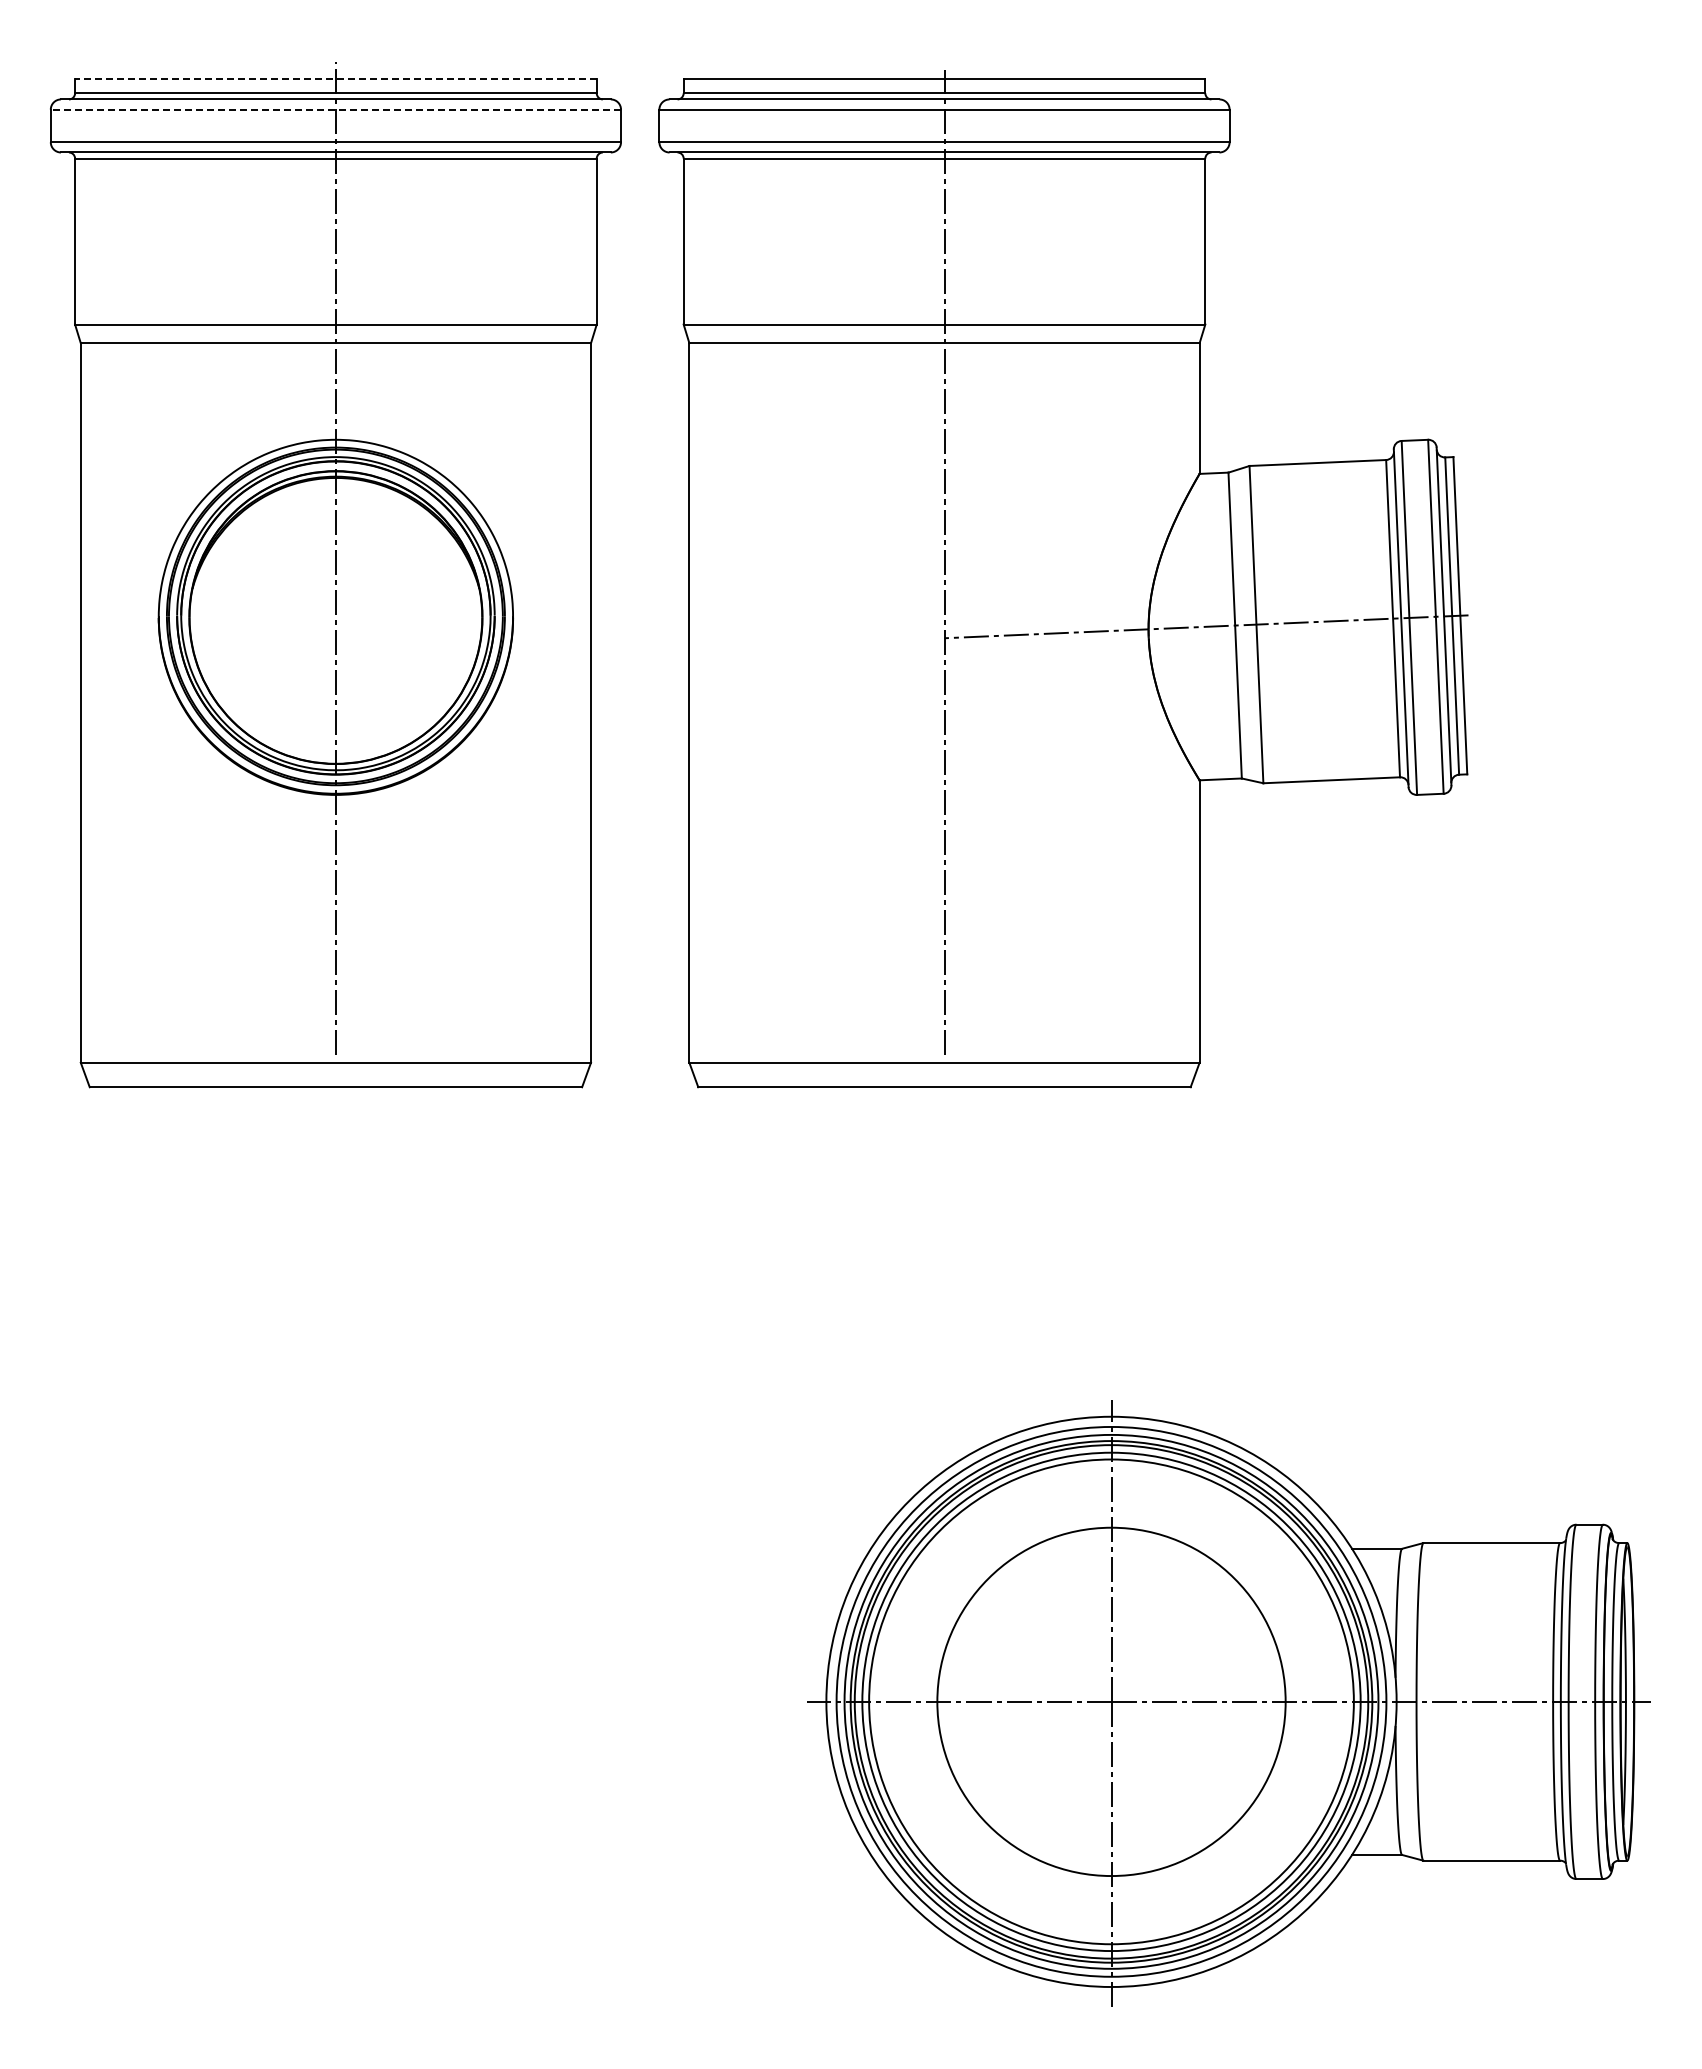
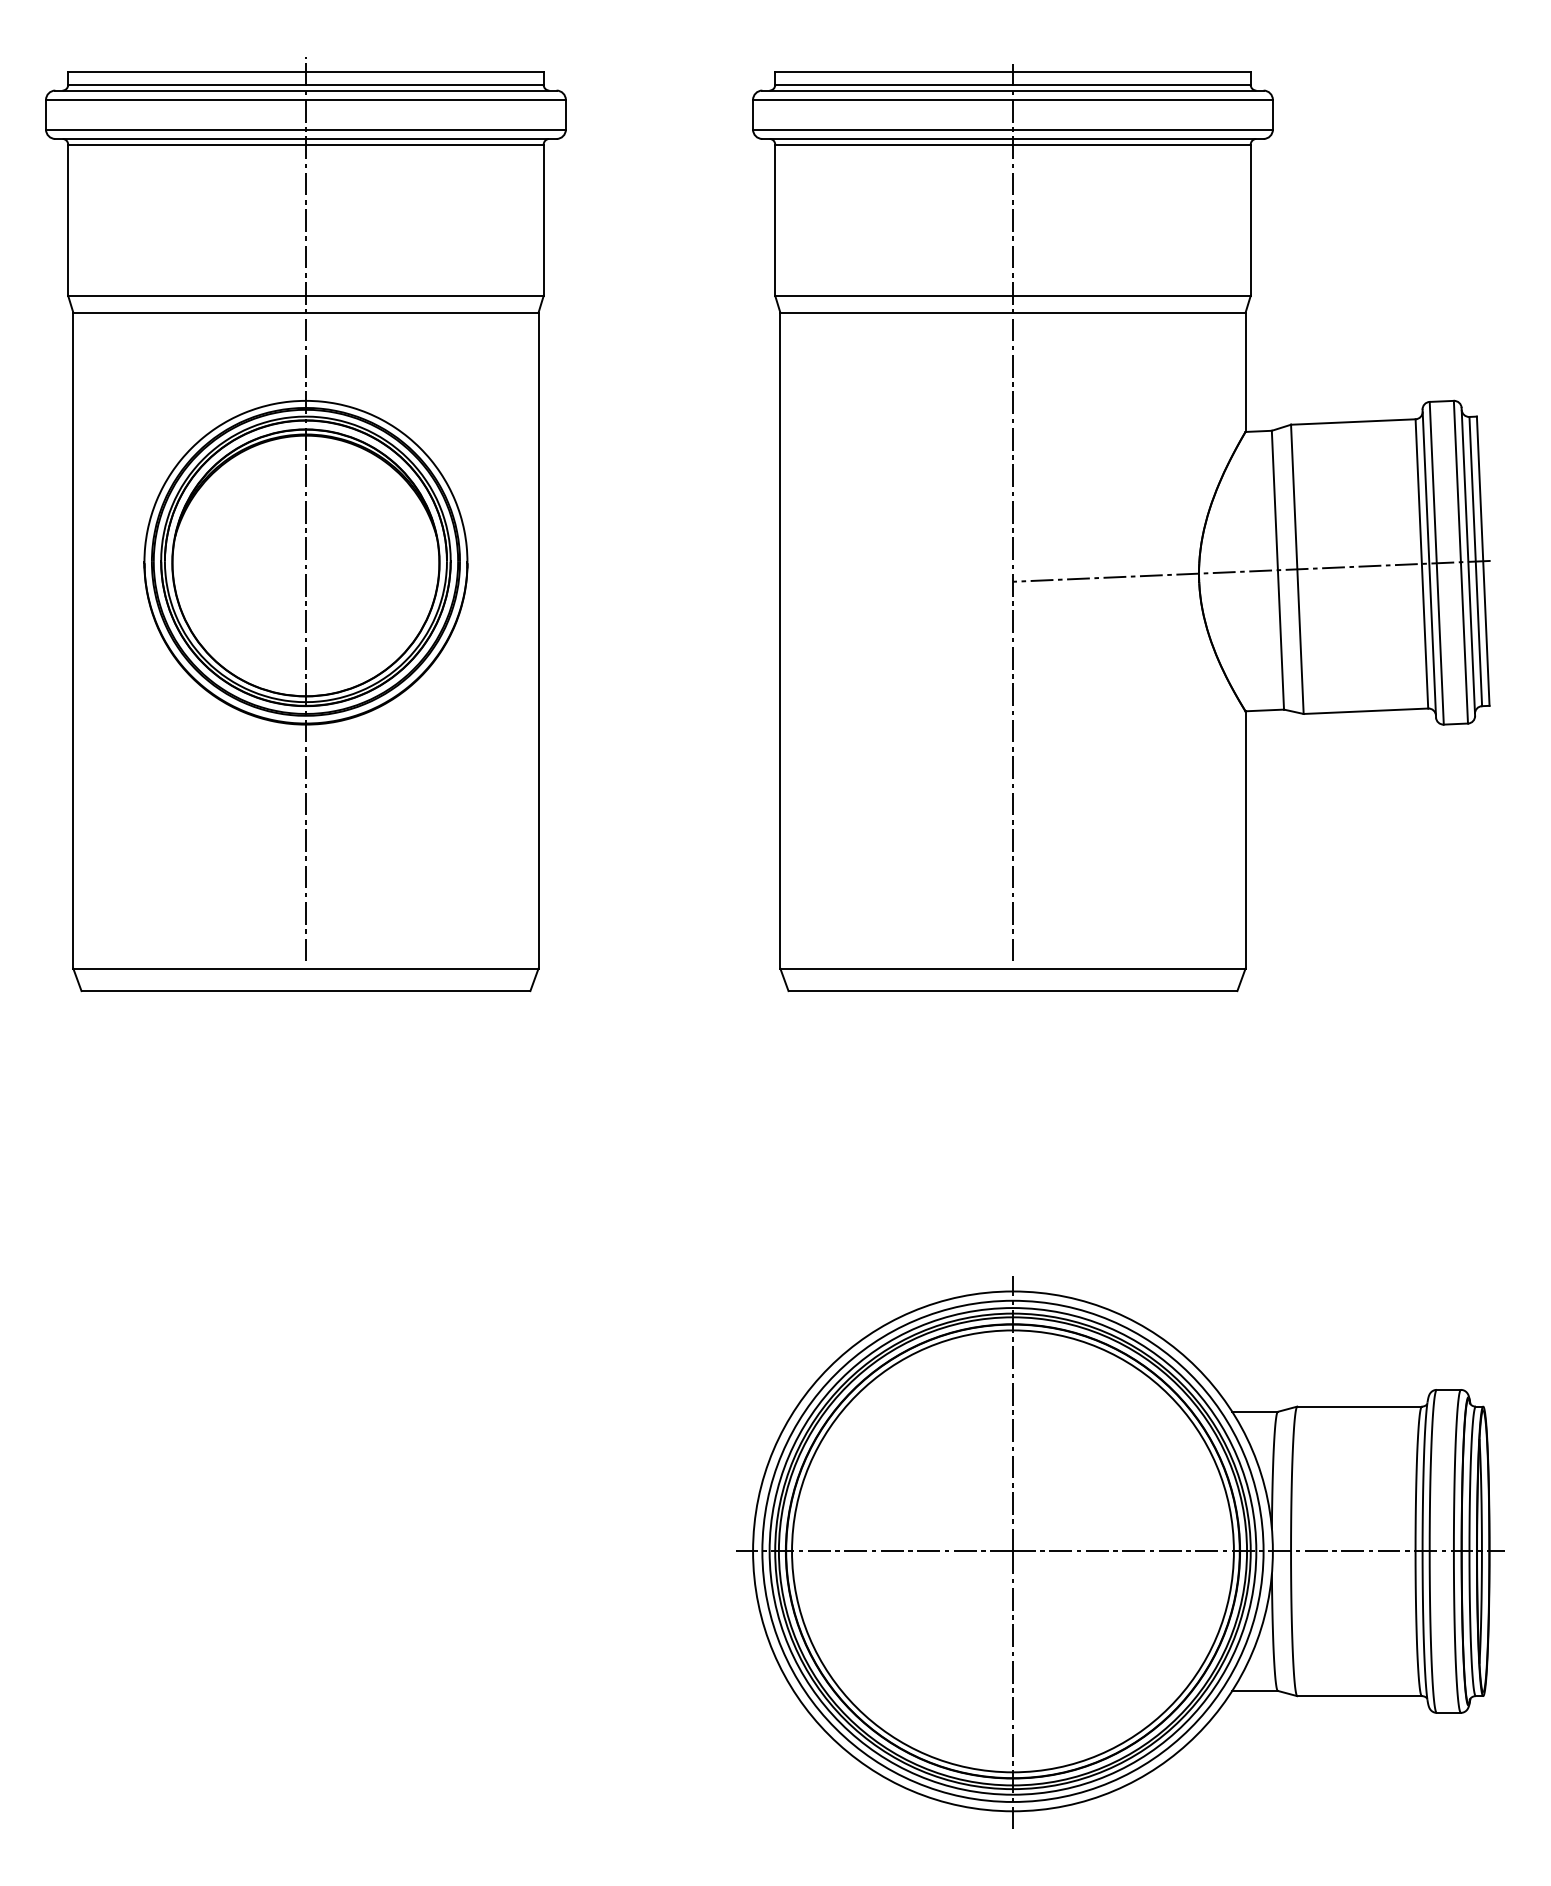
line: (335, 79) -> (305, 72), dashed -> solid
line: (335, 109) -> (305, 99), dashed -> solid
part: (1063, 579) -> (1121, 528), moved
circle: (1111, 1701) -> (1012, 1551), size x1.43

